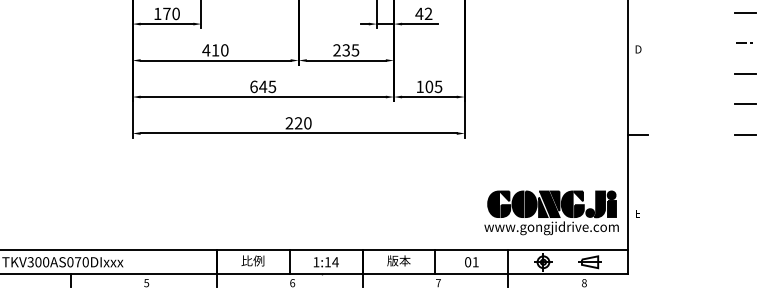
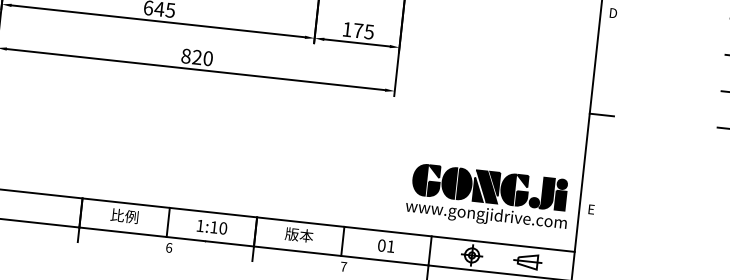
text: (429, 86) -> (358, 30), 105 -> 175
text: (289, 123) -> (186, 56), 220 -> 820
text: (335, 262) -> (223, 228), 1:14 -> 1:10

